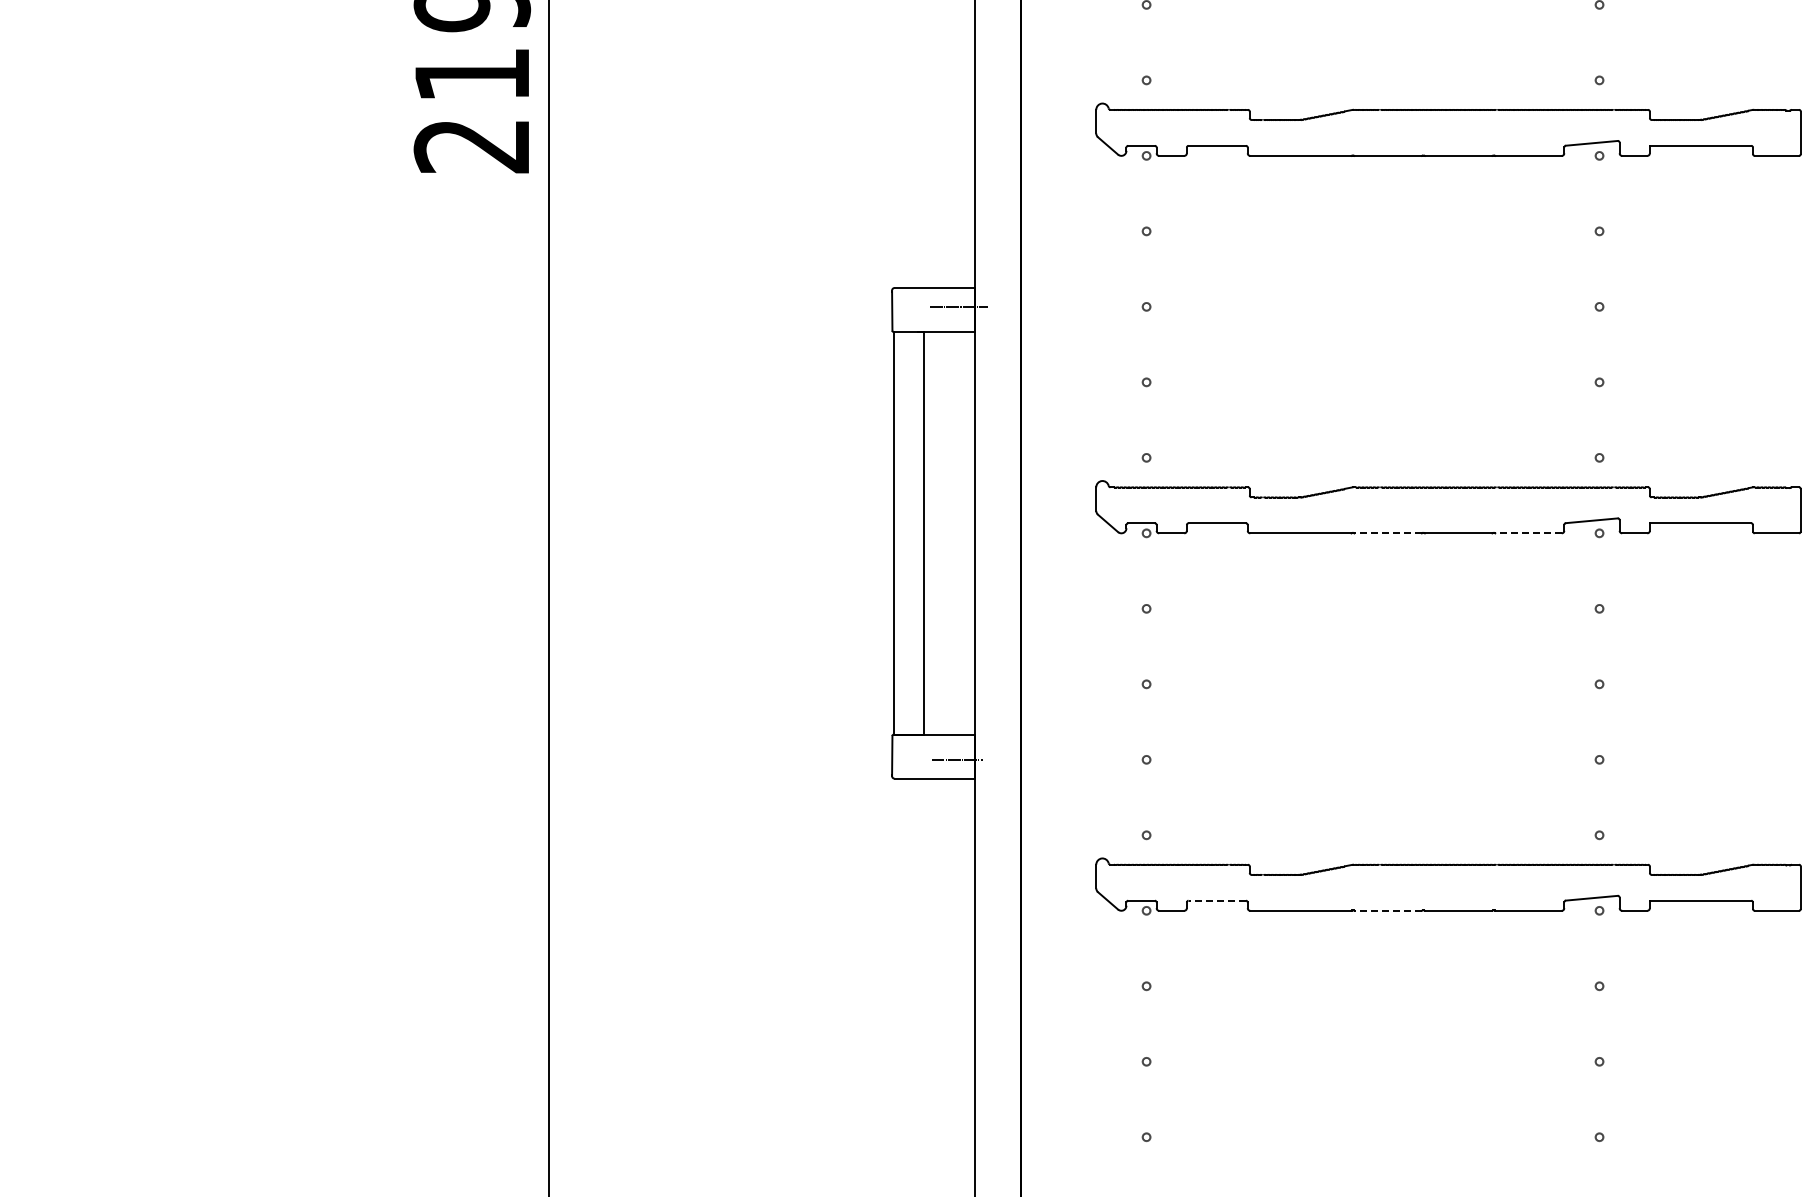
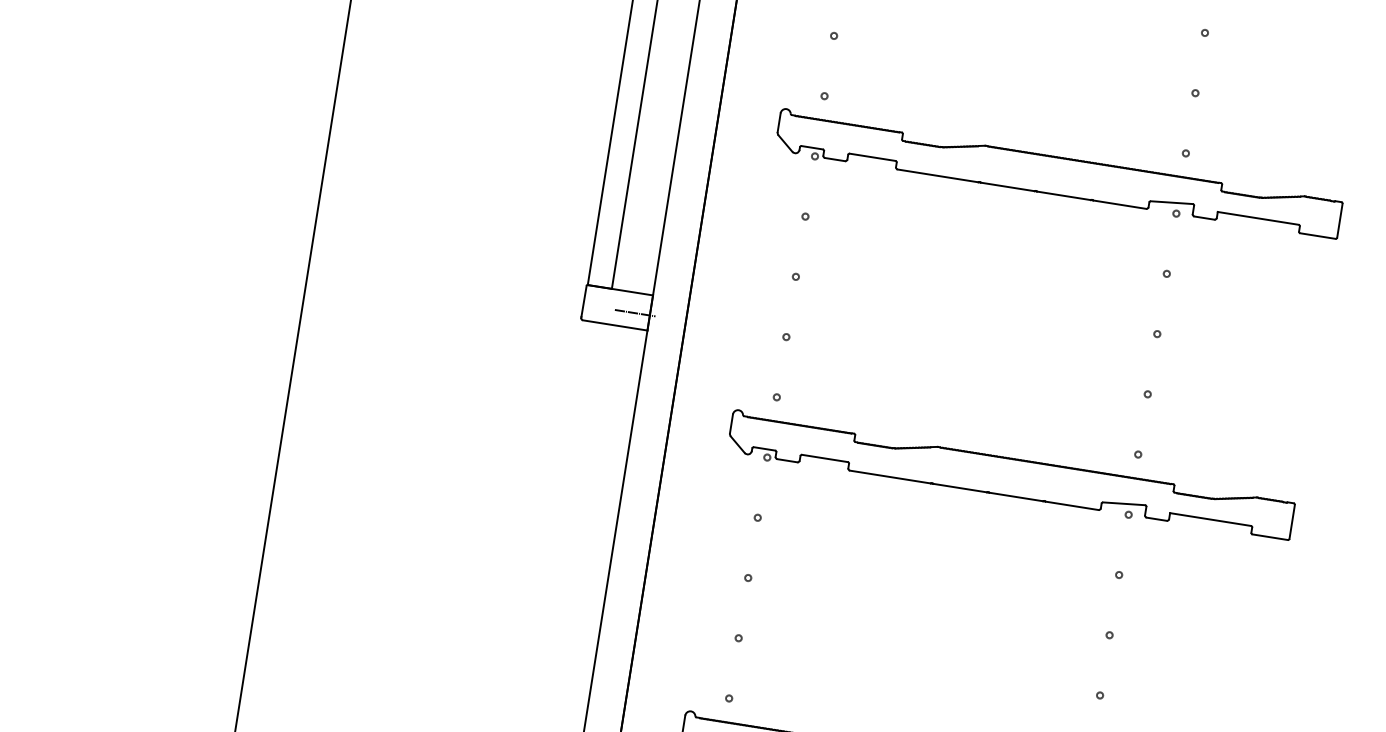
line: (1388, 533) -> (1007, 187), dashed -> solid
line: (1528, 533) -> (1119, 204), dashed -> solid
line: (1217, 900) -> (825, 458), dashed -> solid
line: (1388, 910) -> (960, 487), dashed -> solid

